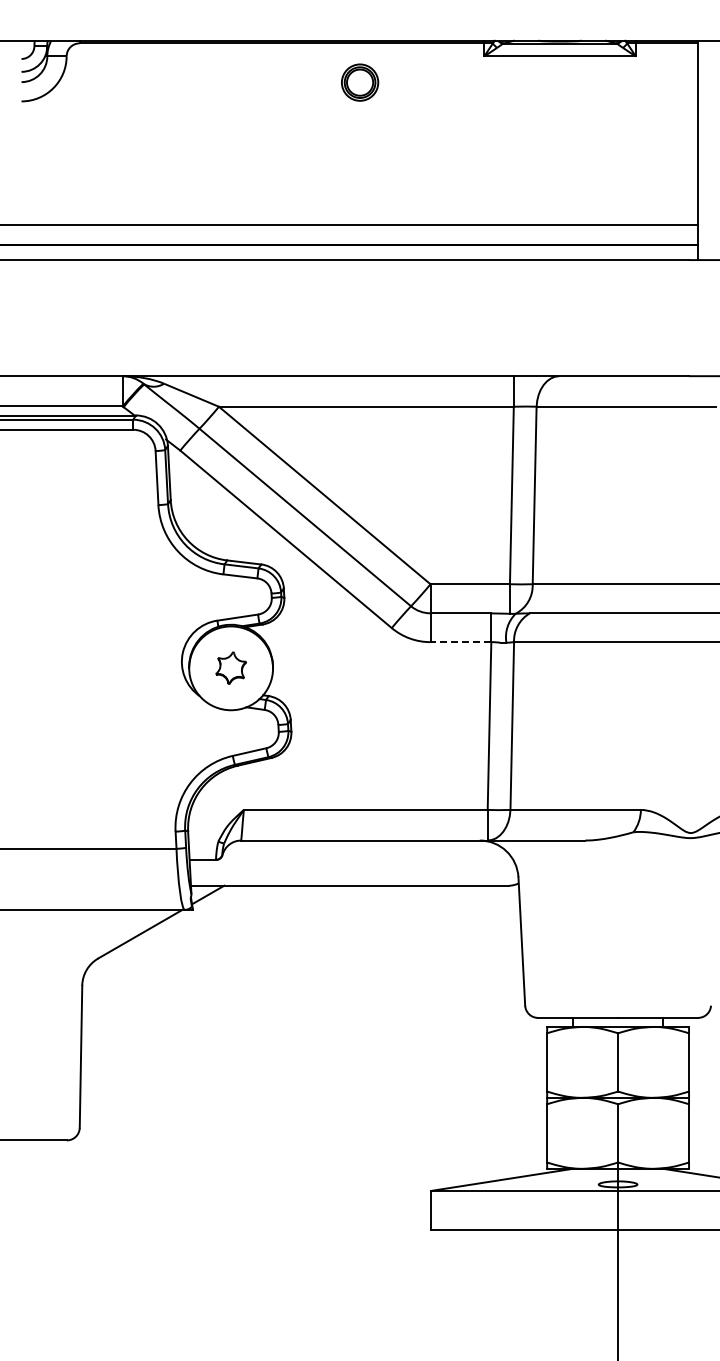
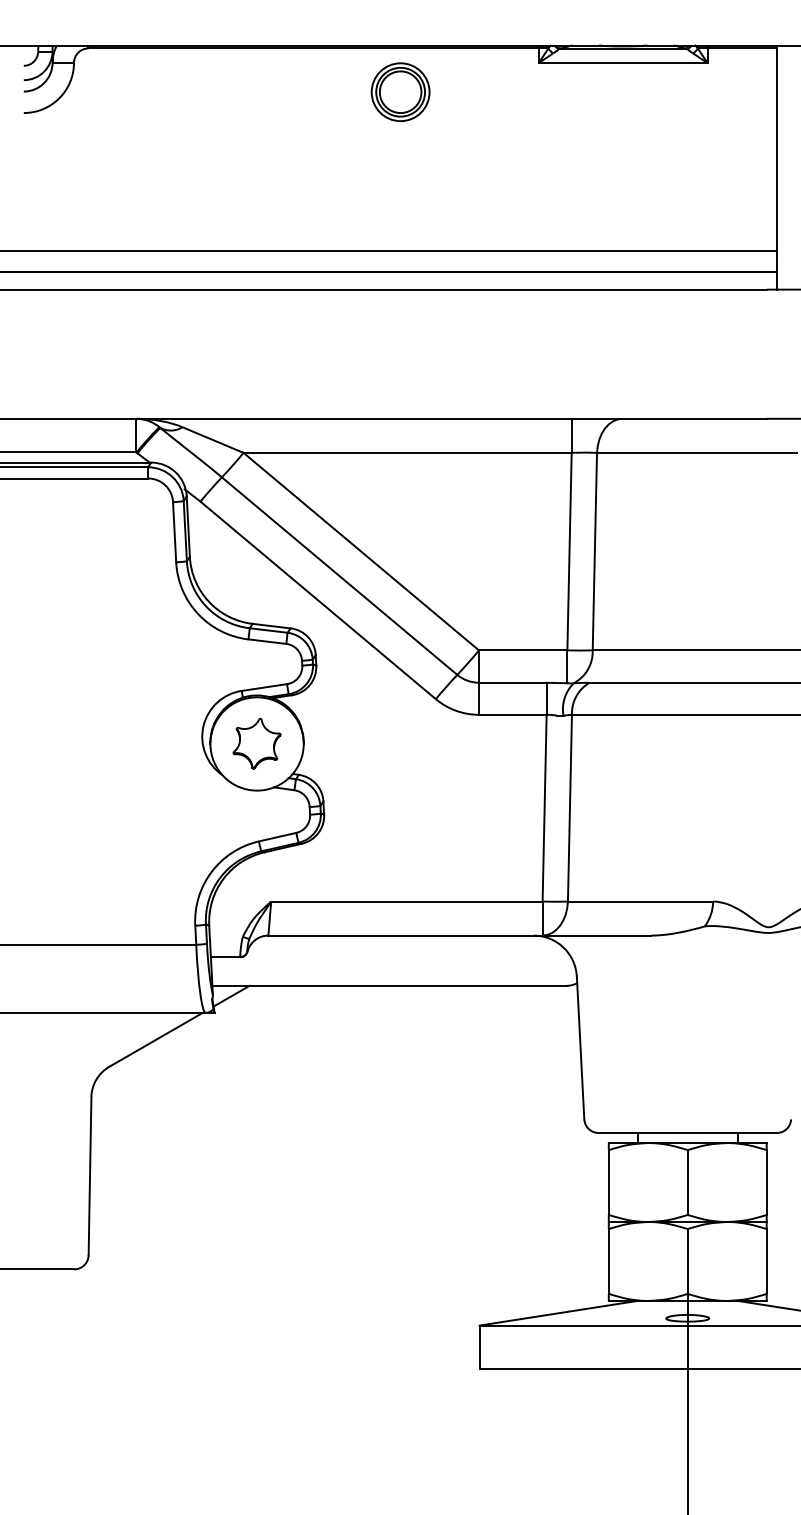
part: (359, 82) -> (399, 91), size x1.43
line: (460, 642) -> (512, 715), dashed -> solid
part: (231, 667) -> (257, 743), size x1.43

